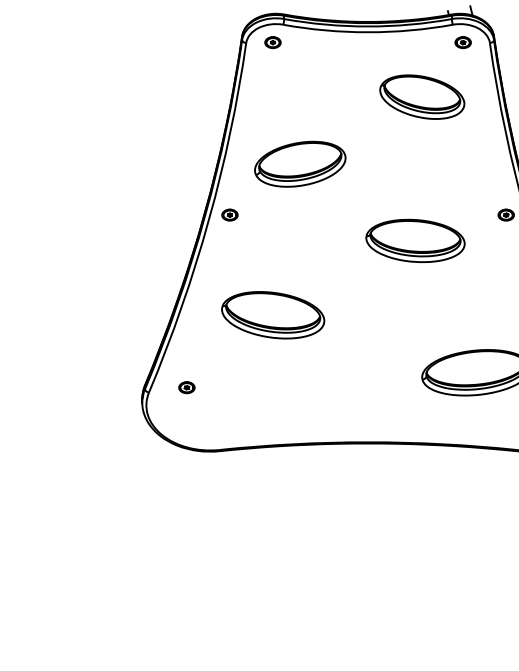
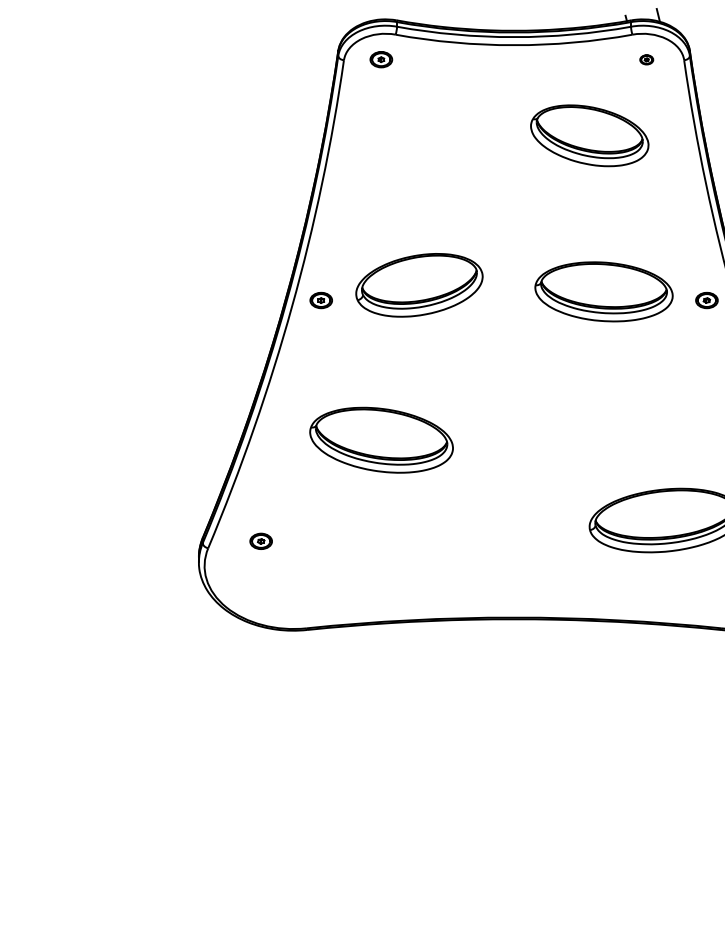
part: (462, 42) -> (645, 59), size x0.6
part: (300, 163) -> (419, 284), moved
part: (415, 240) -> (604, 291), moved

